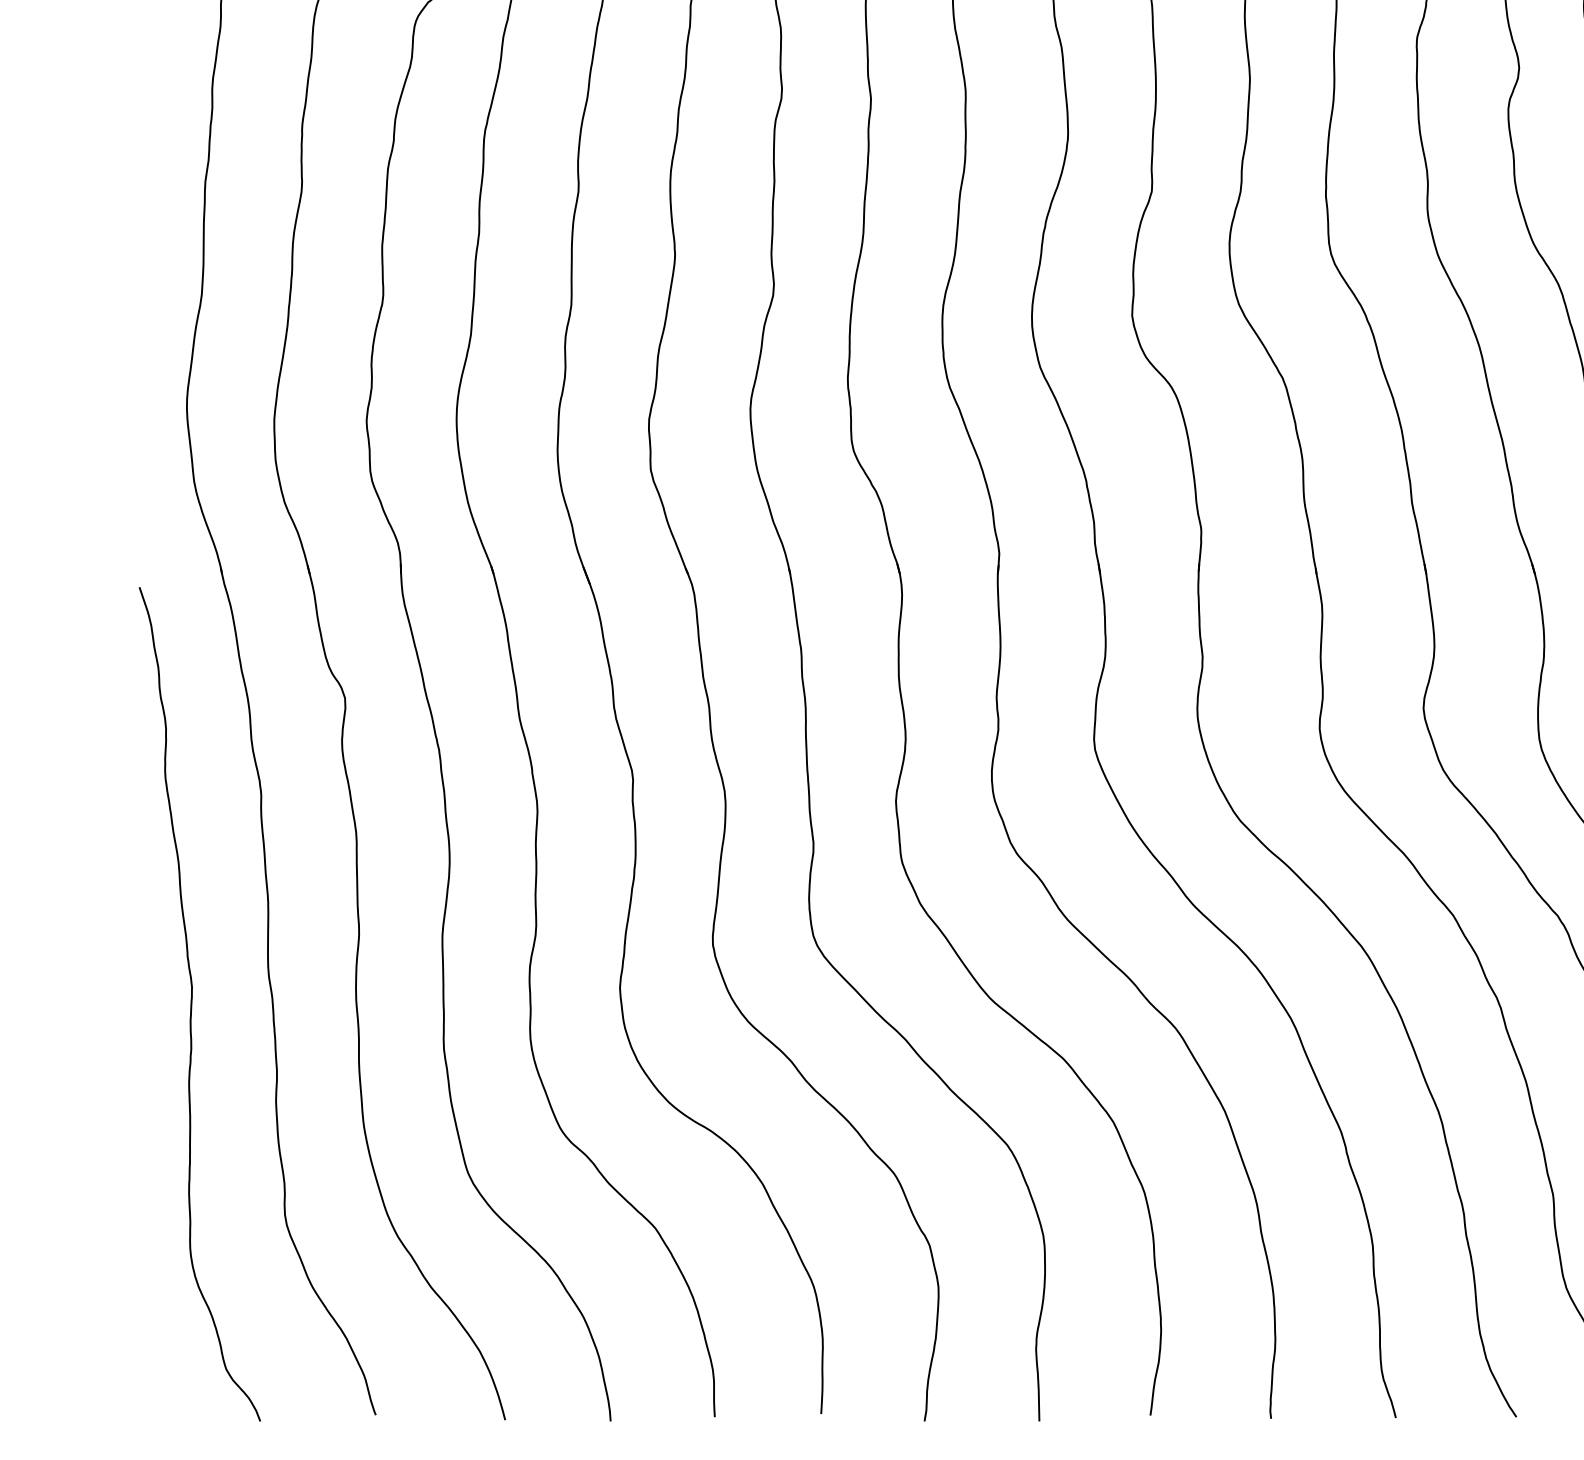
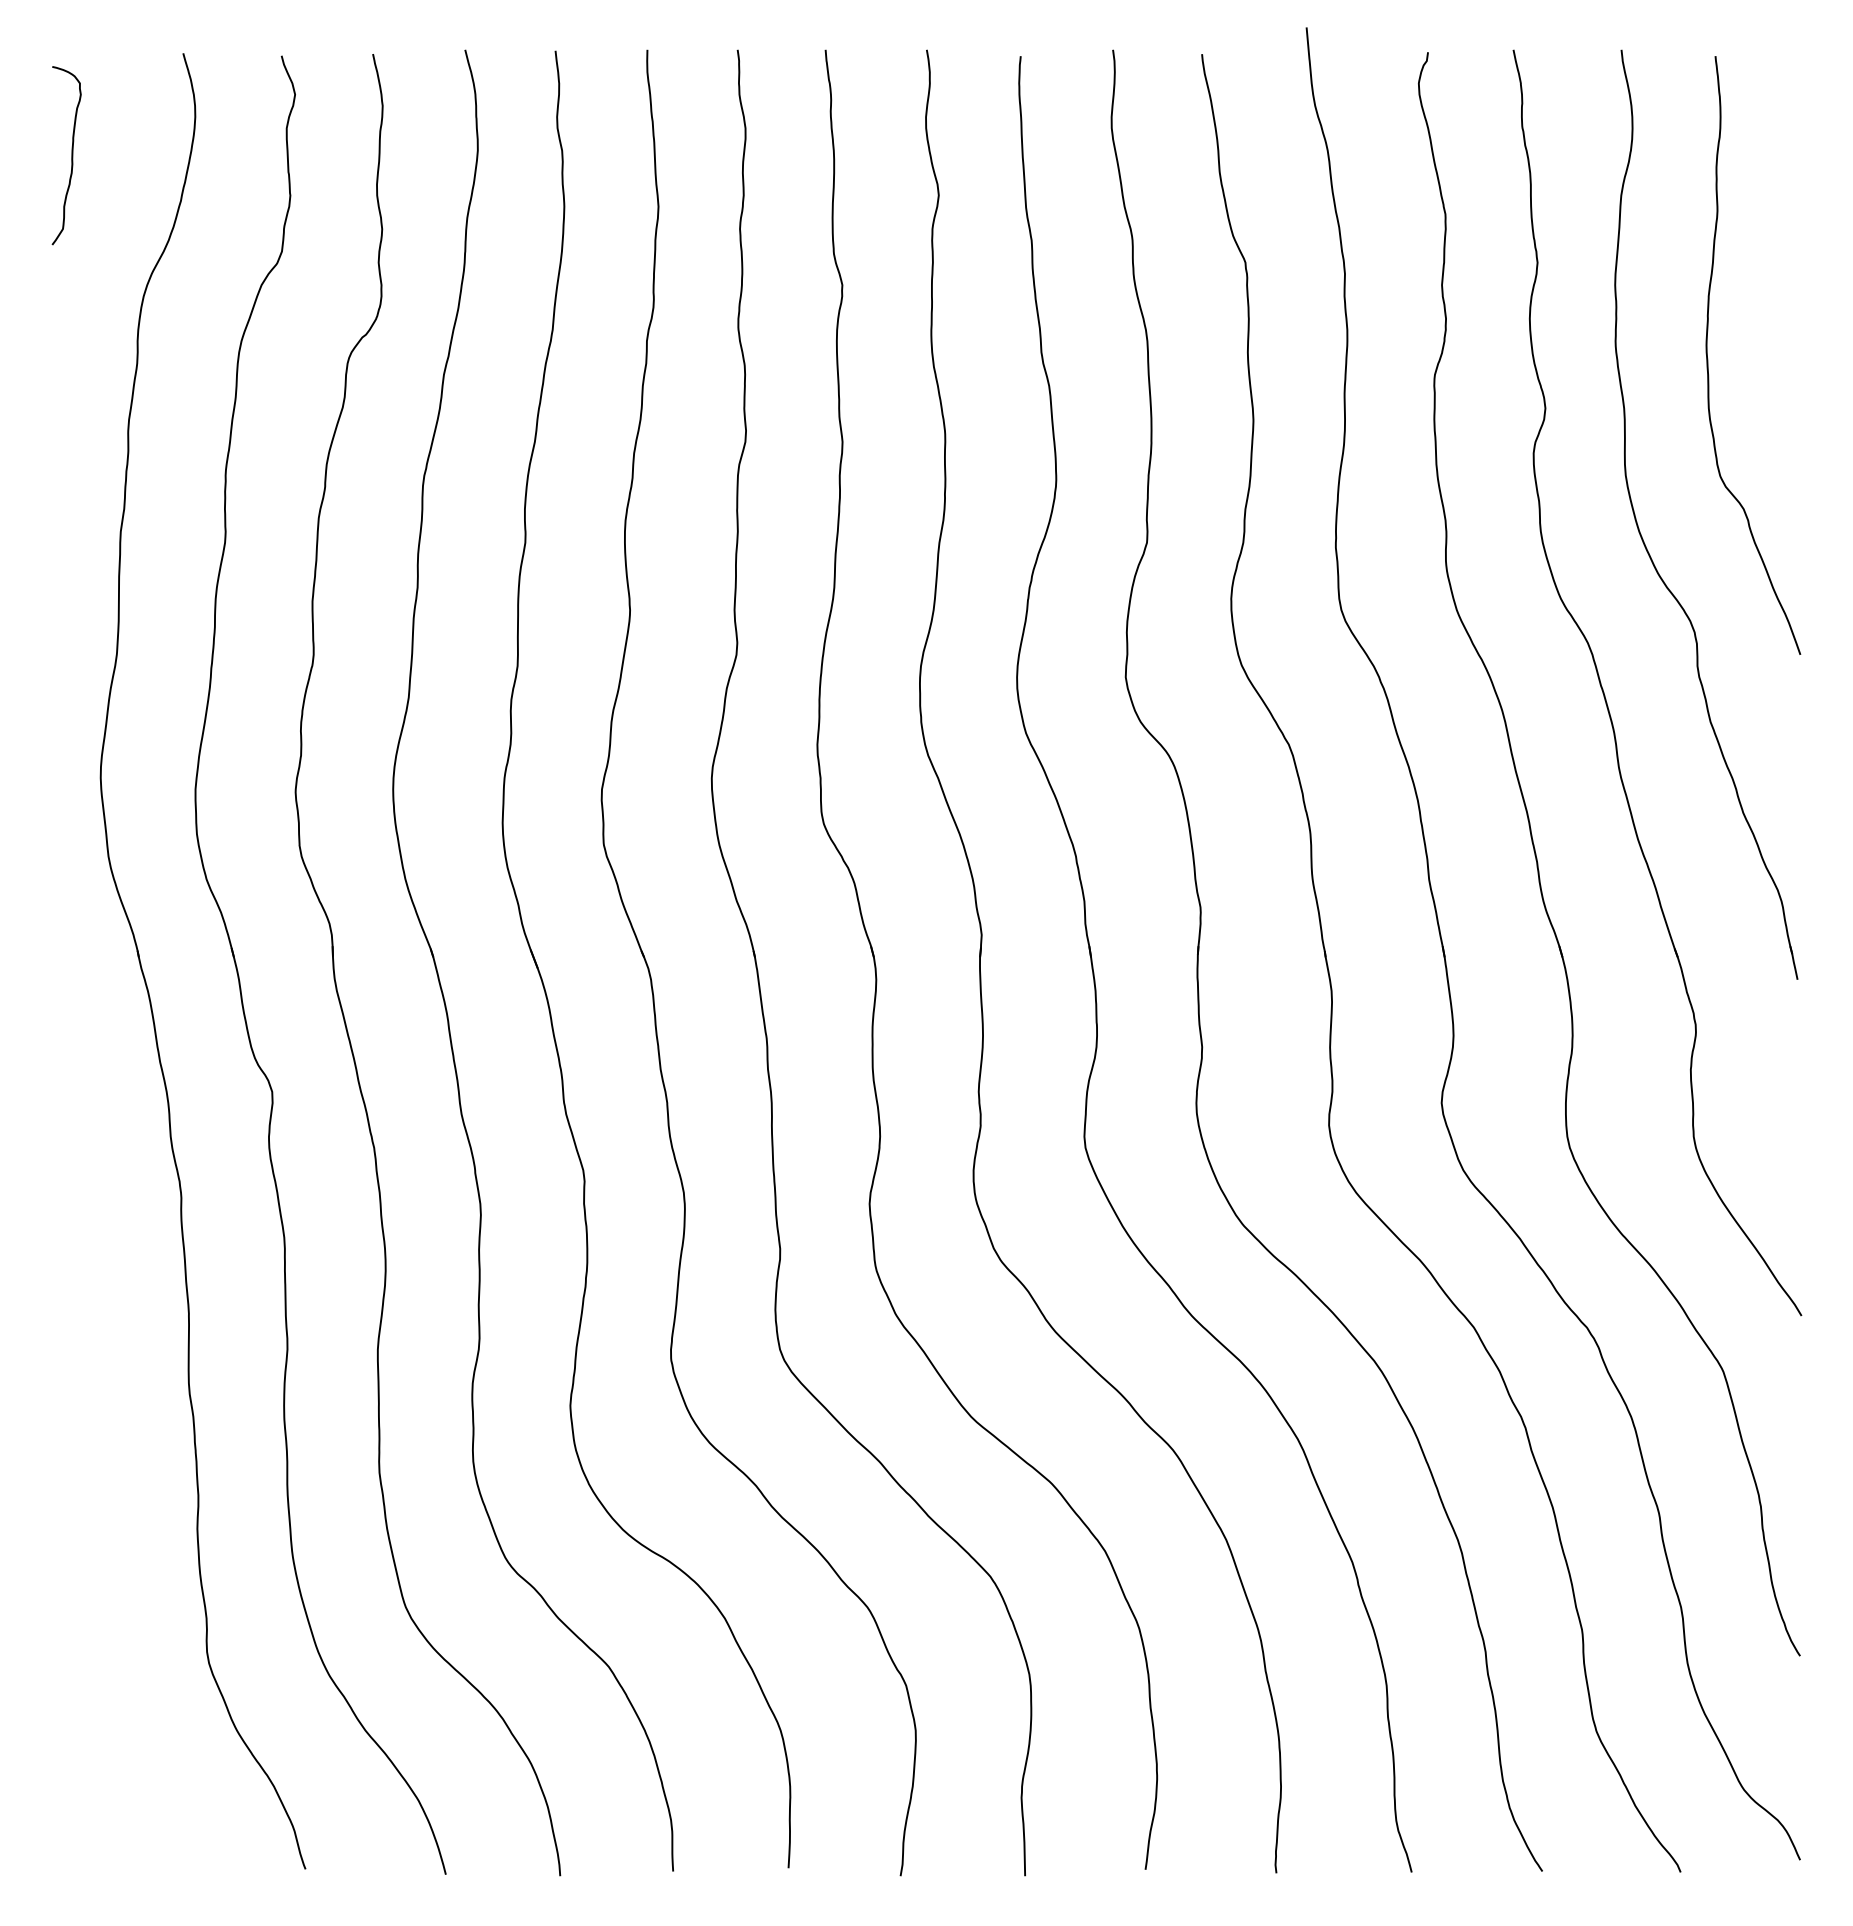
curve: (192, 1003) -> (106, 1423), removed

